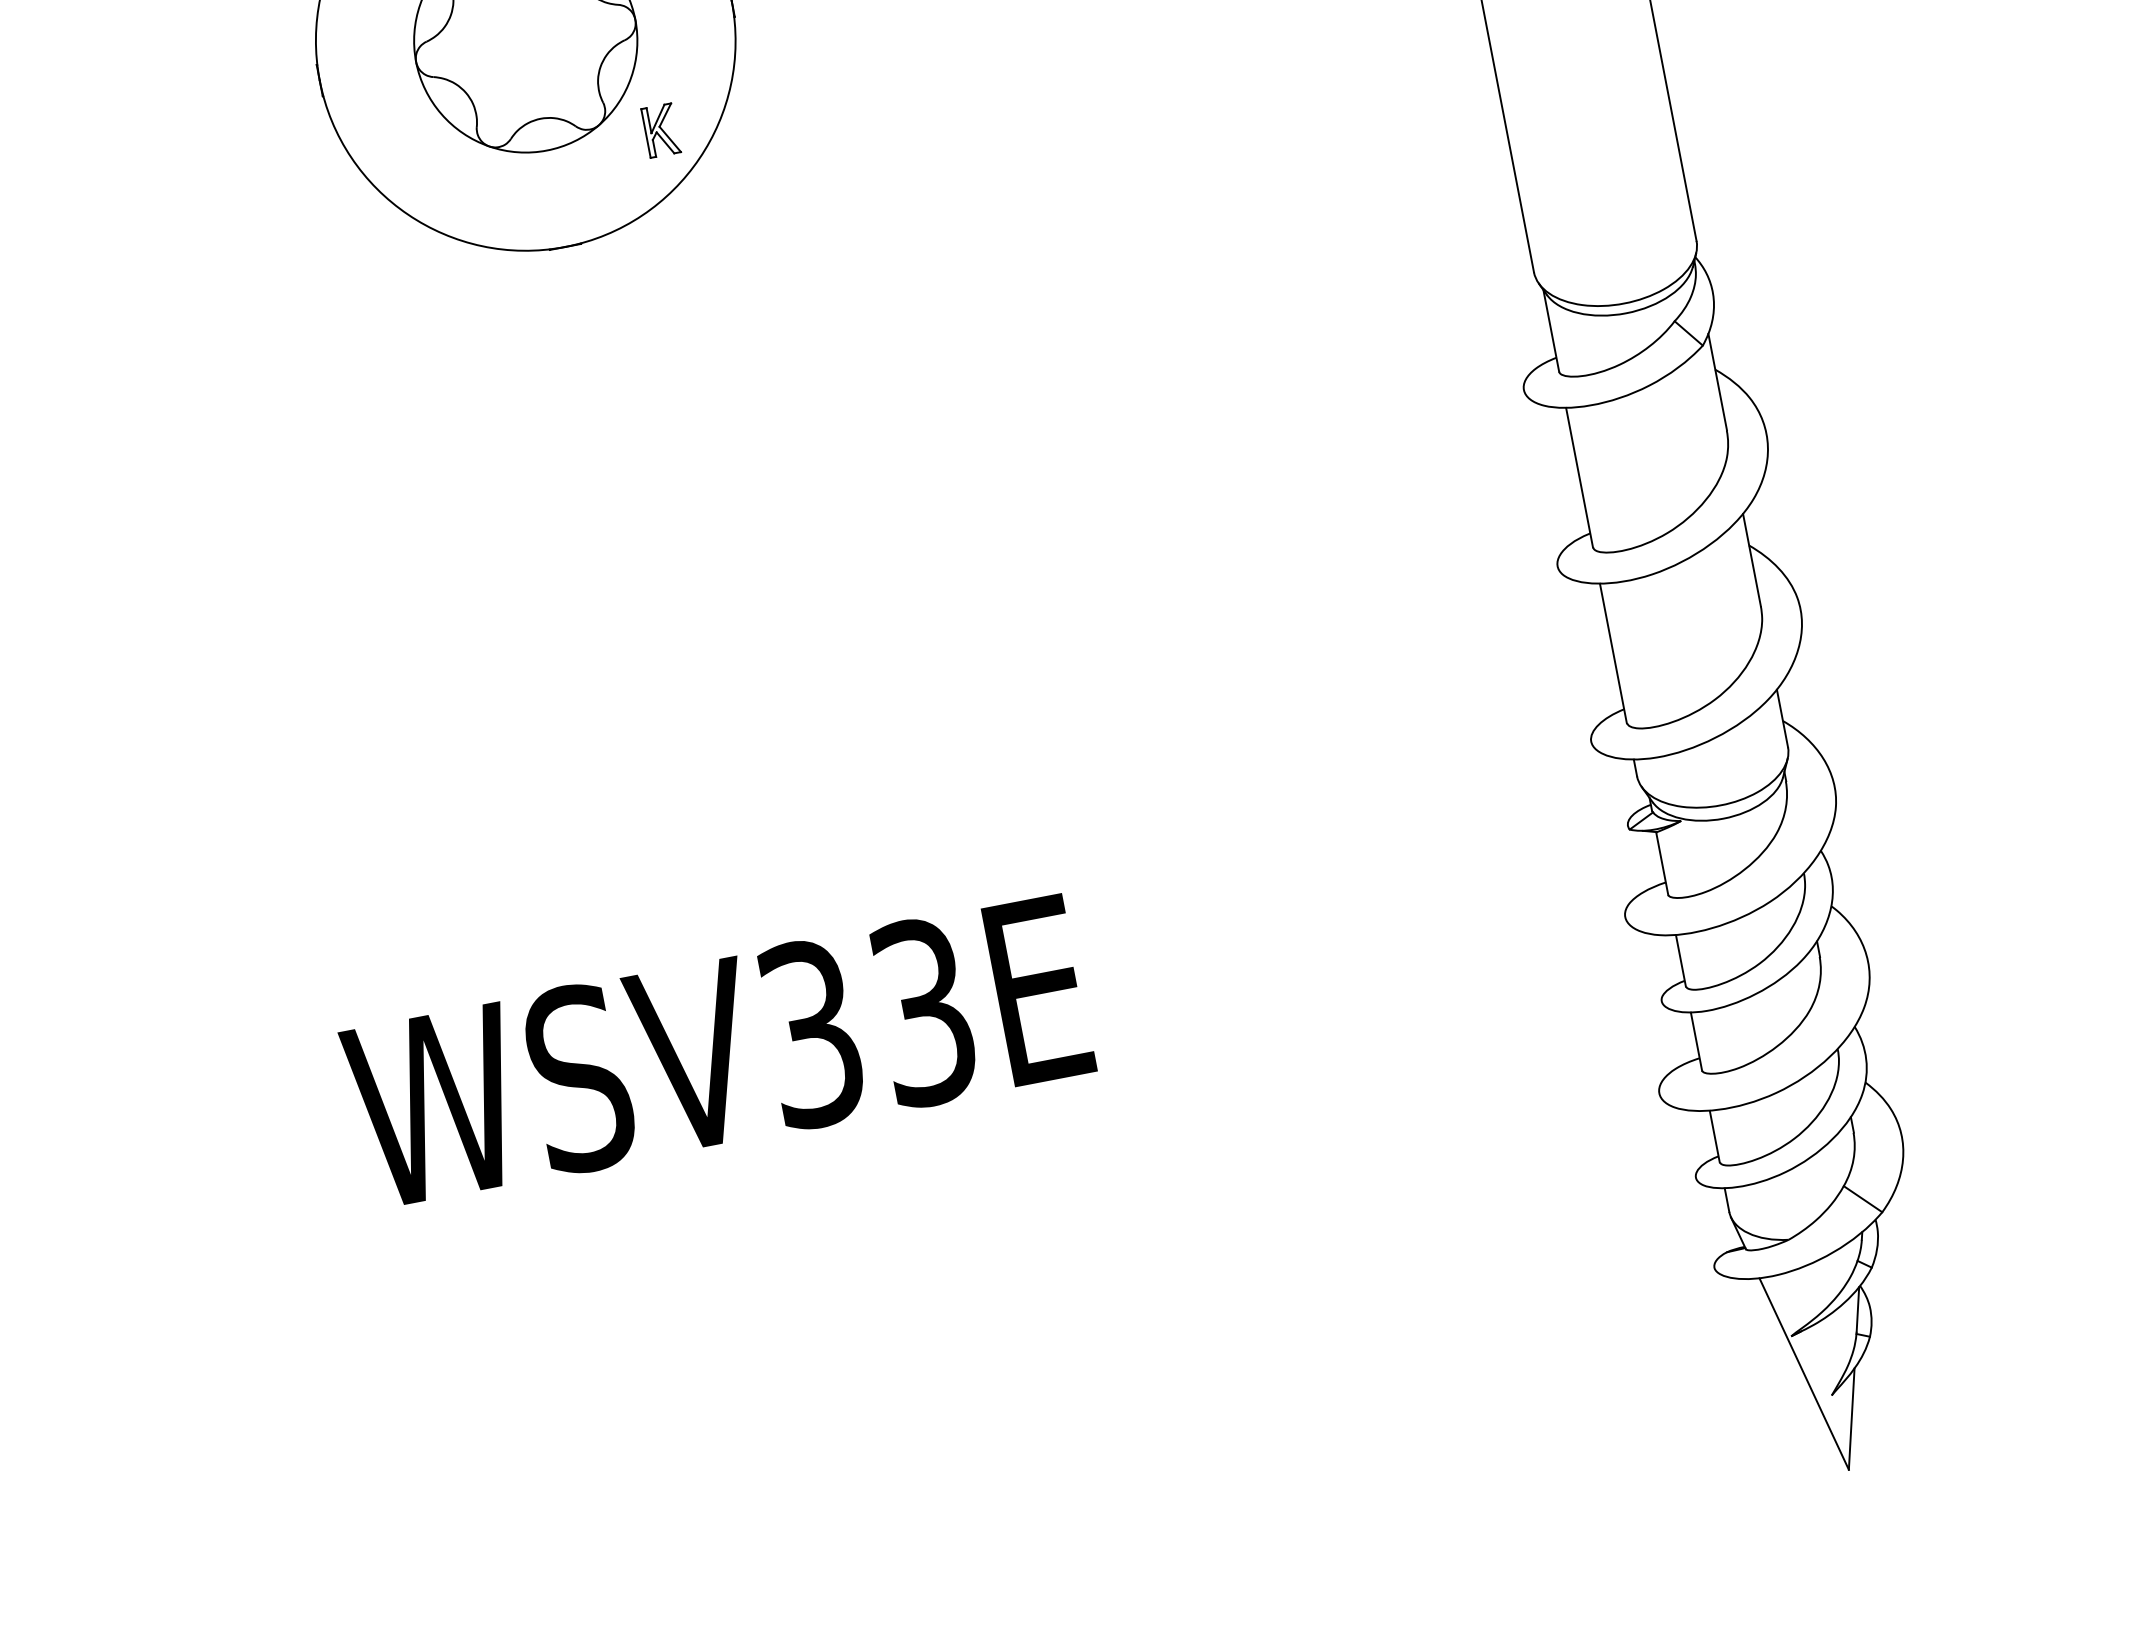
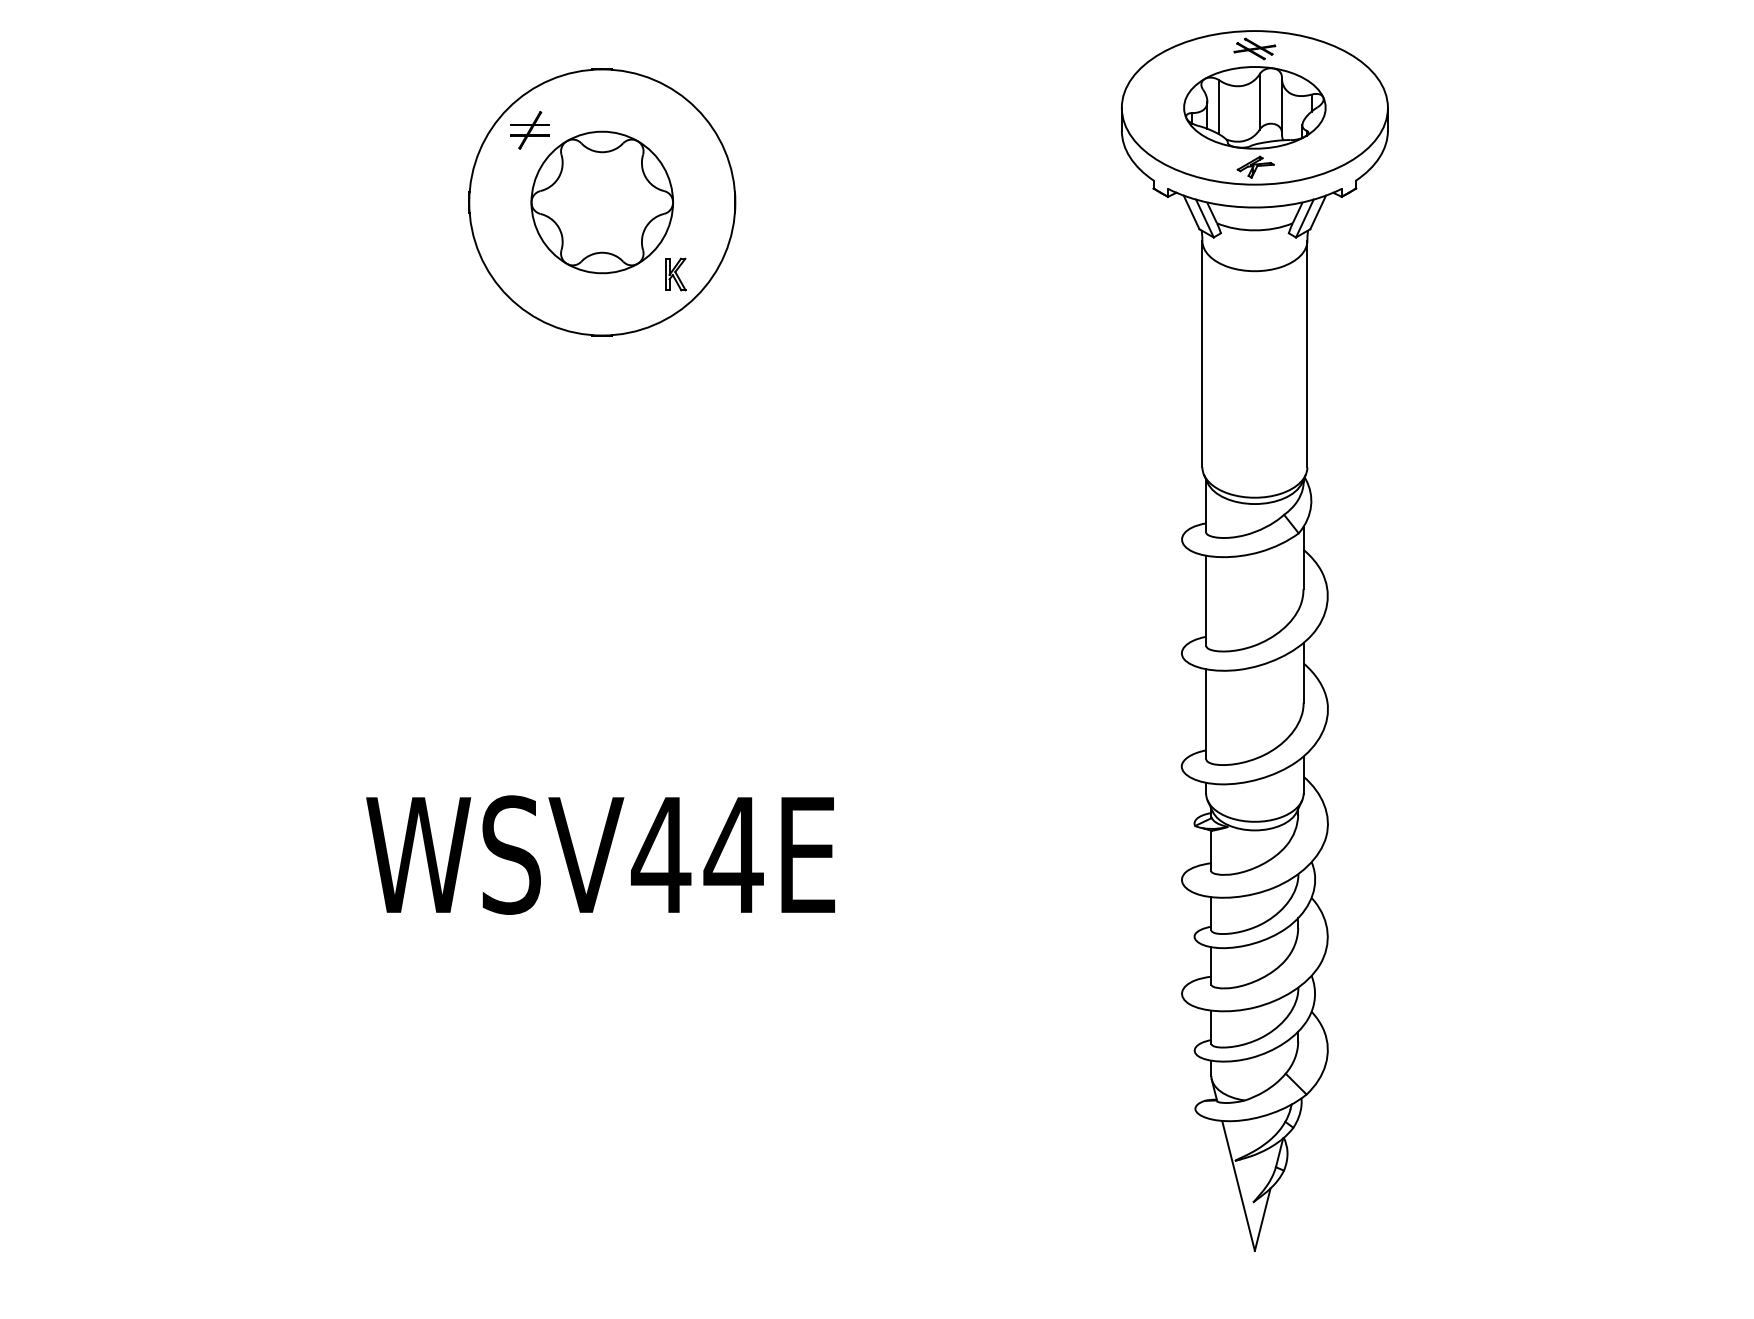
text: (866, 1022) -> (696, 854), WSV33E -> WSV44E

